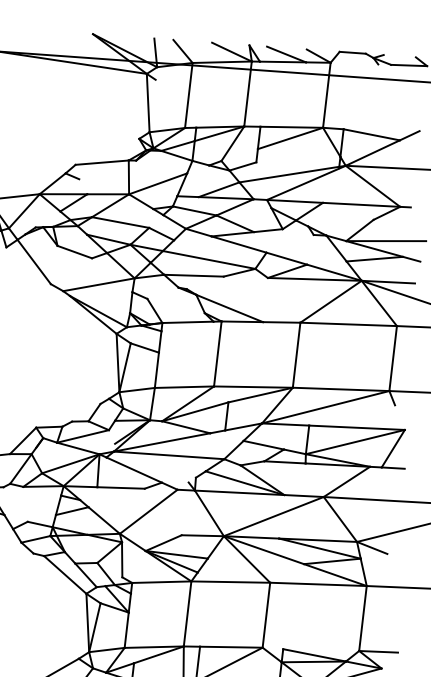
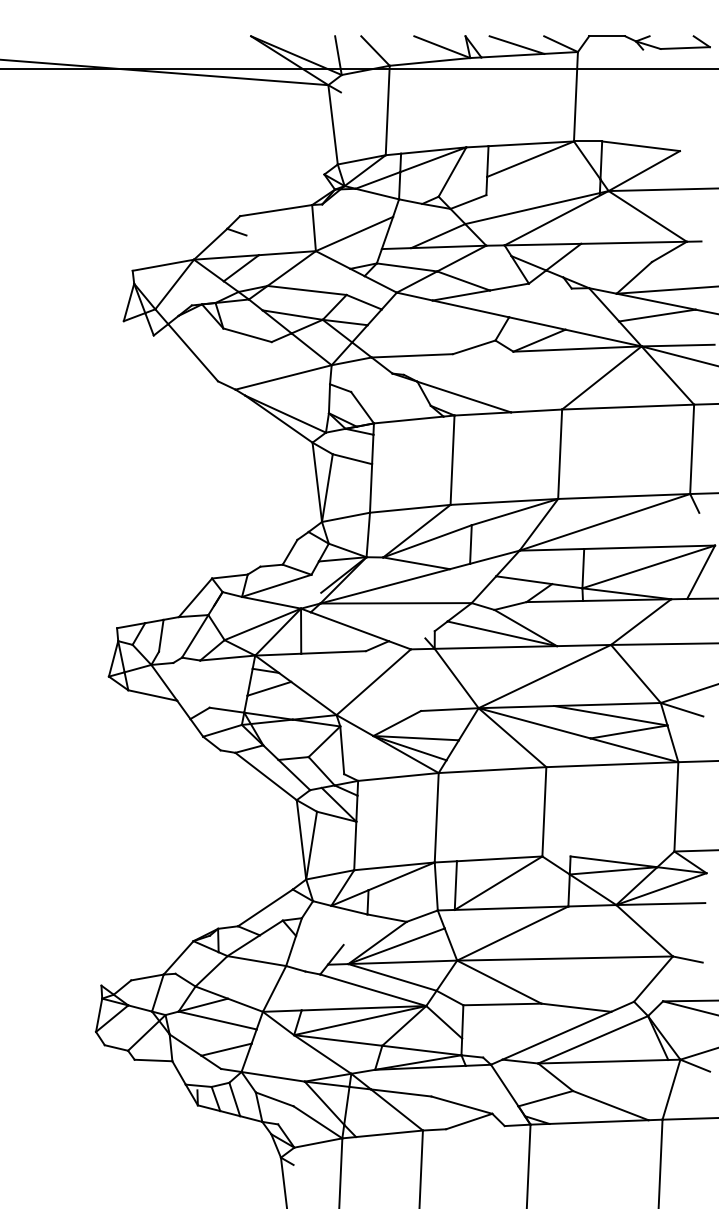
line: (248, 93) -> (468, 102), removed
line: (409, 135) -> (692, 143), removed
line: (209, 259) -> (431, 332), removed

